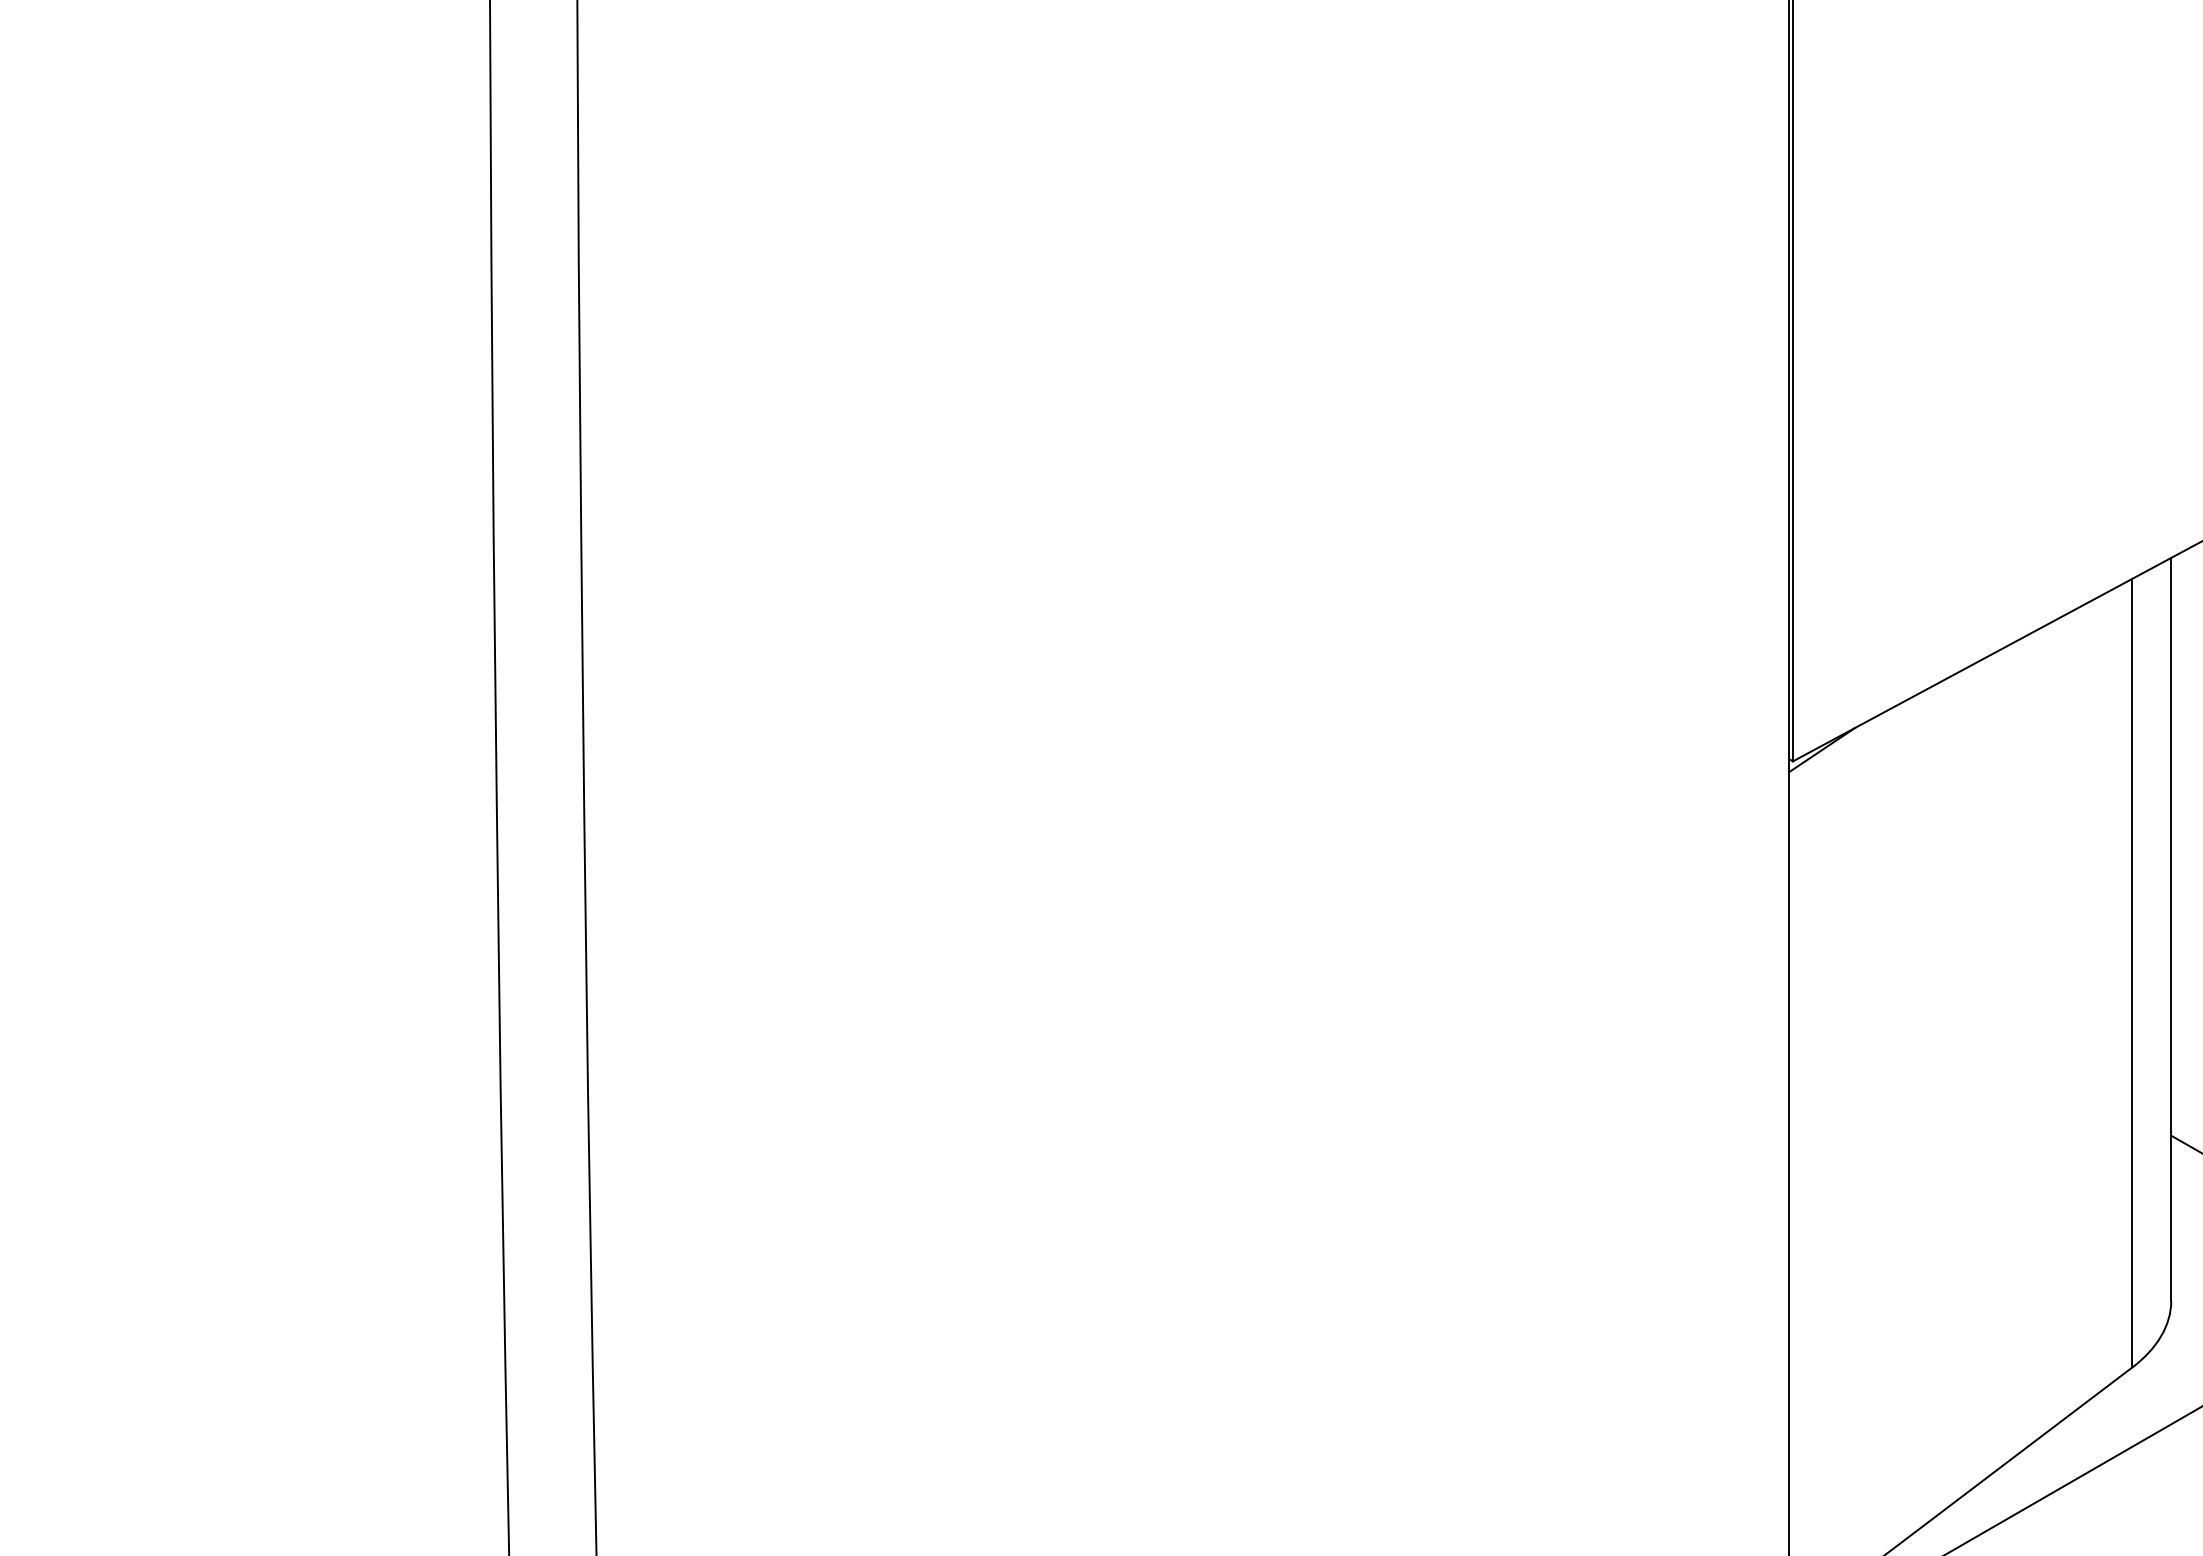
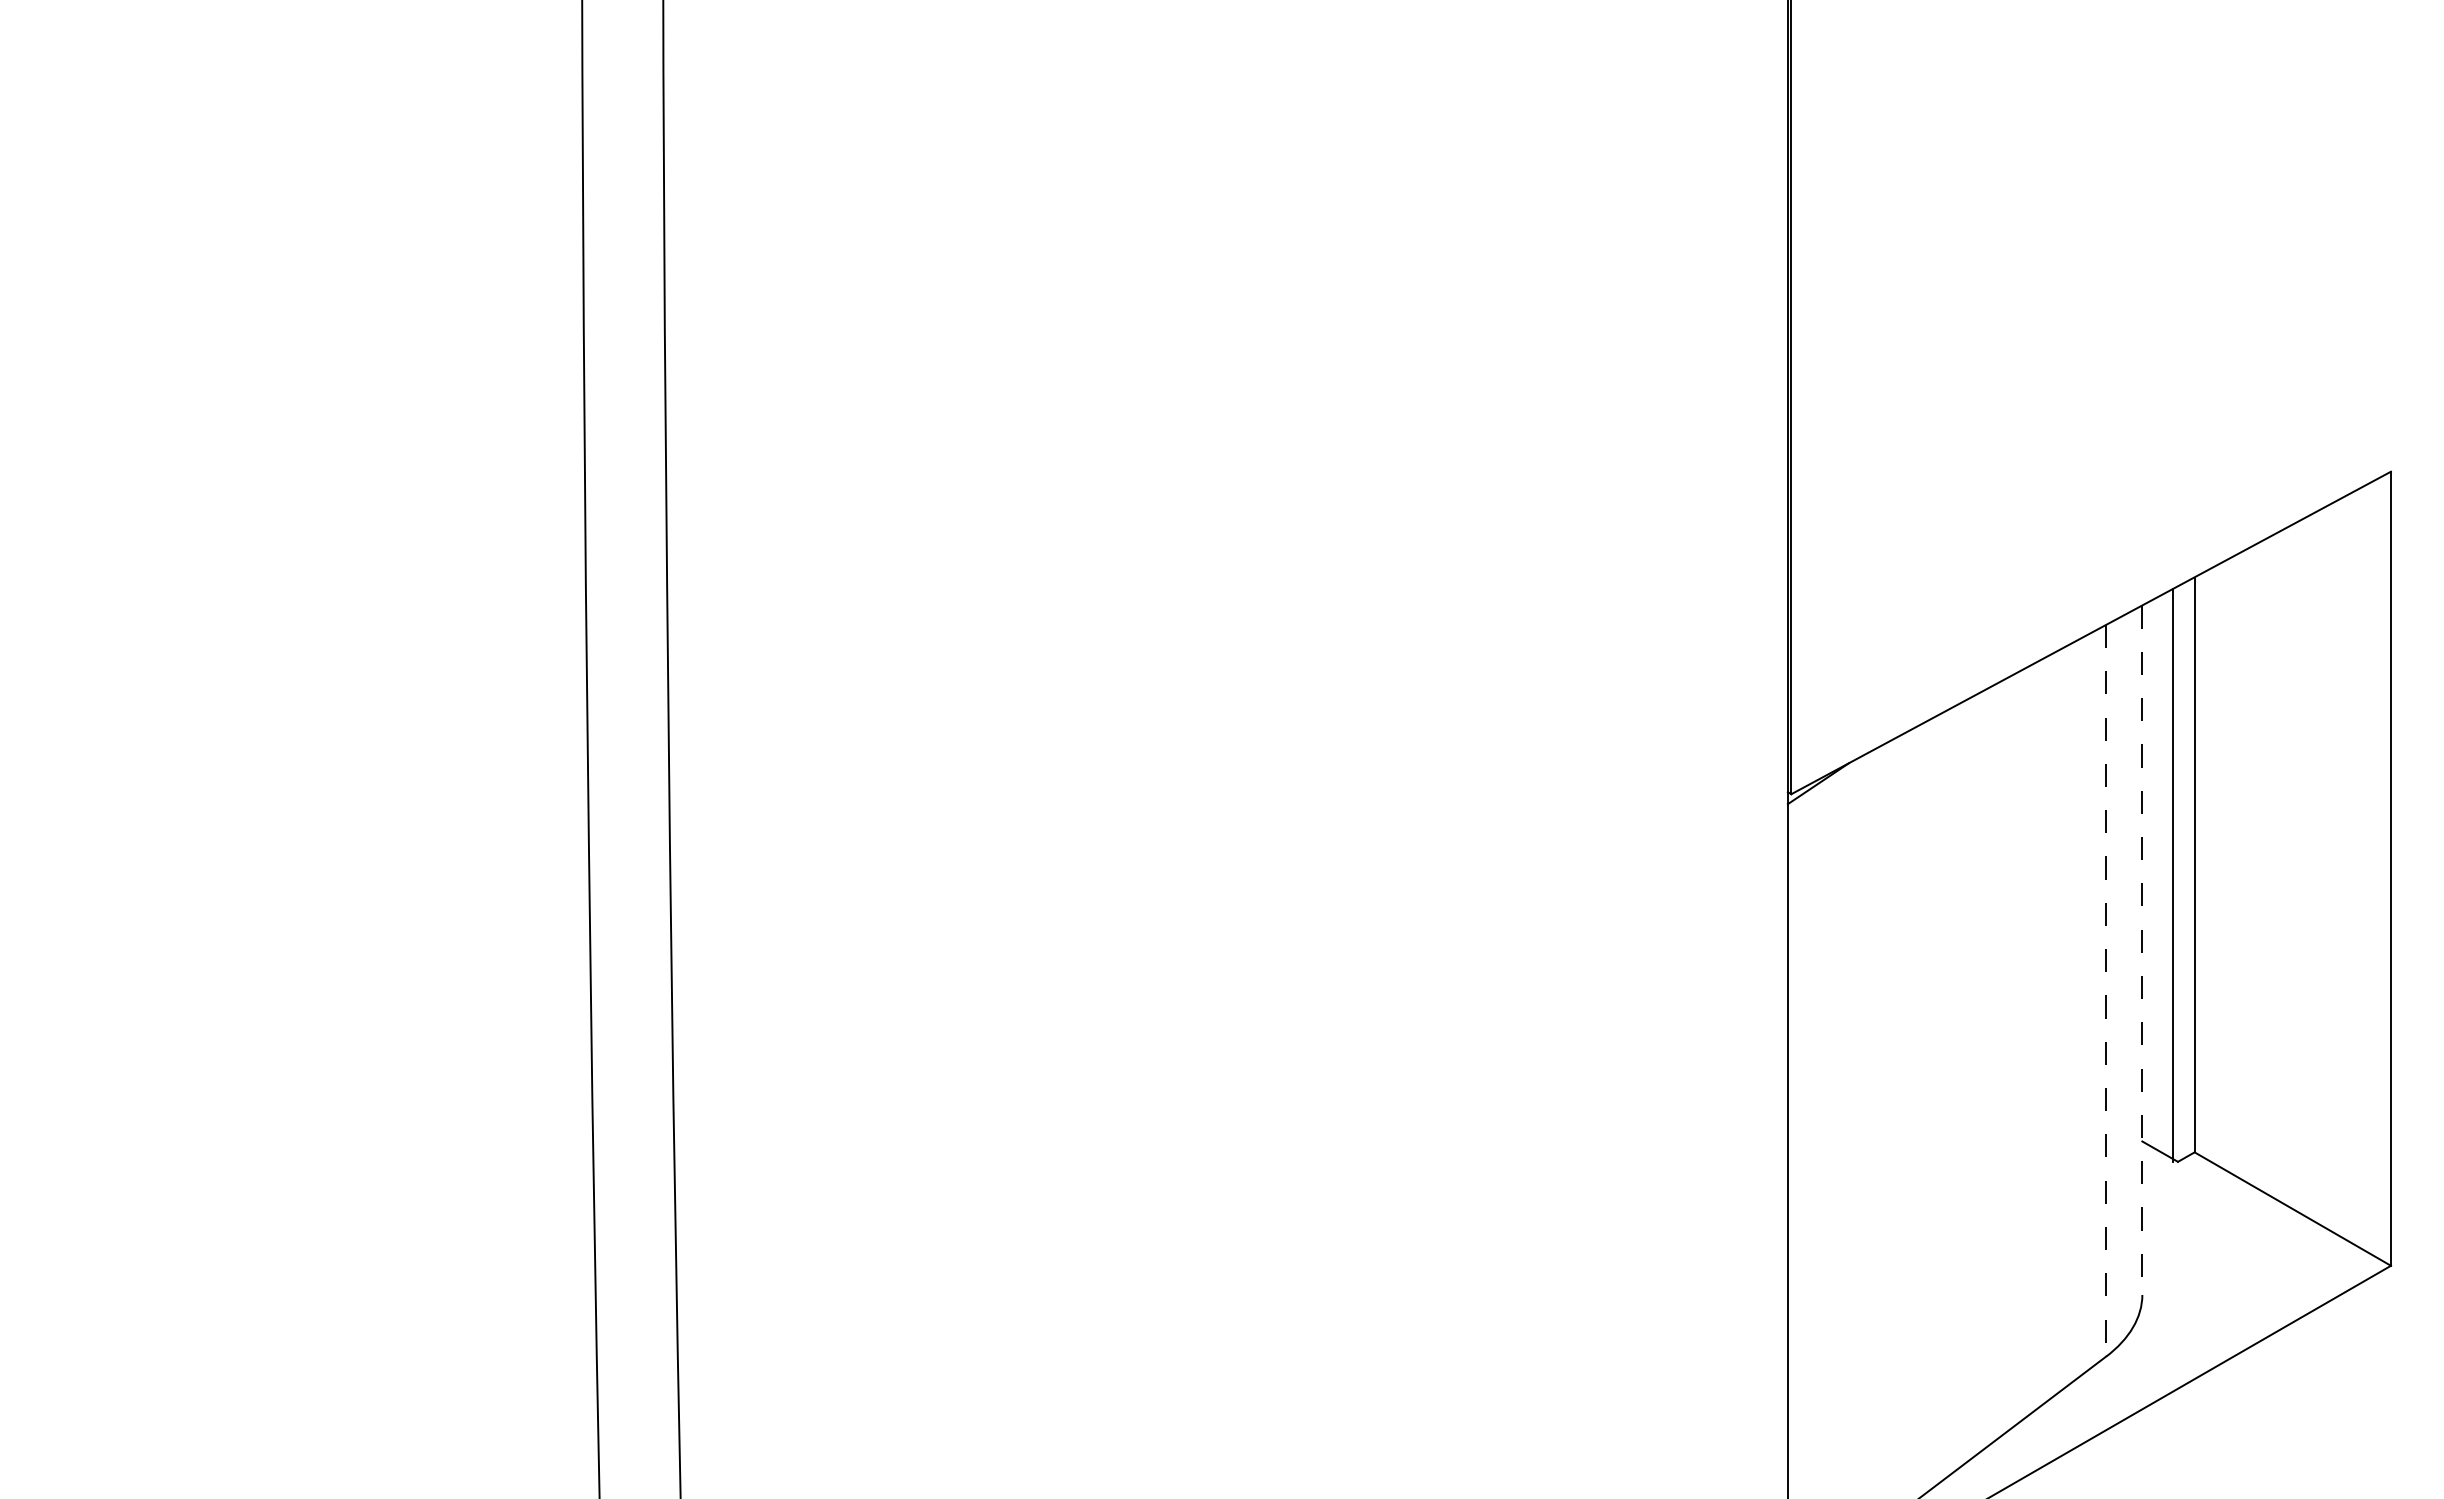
line: (2171, 929) -> (2142, 950), solid -> dashed
line: (2132, 972) -> (2106, 990), solid -> dashed

